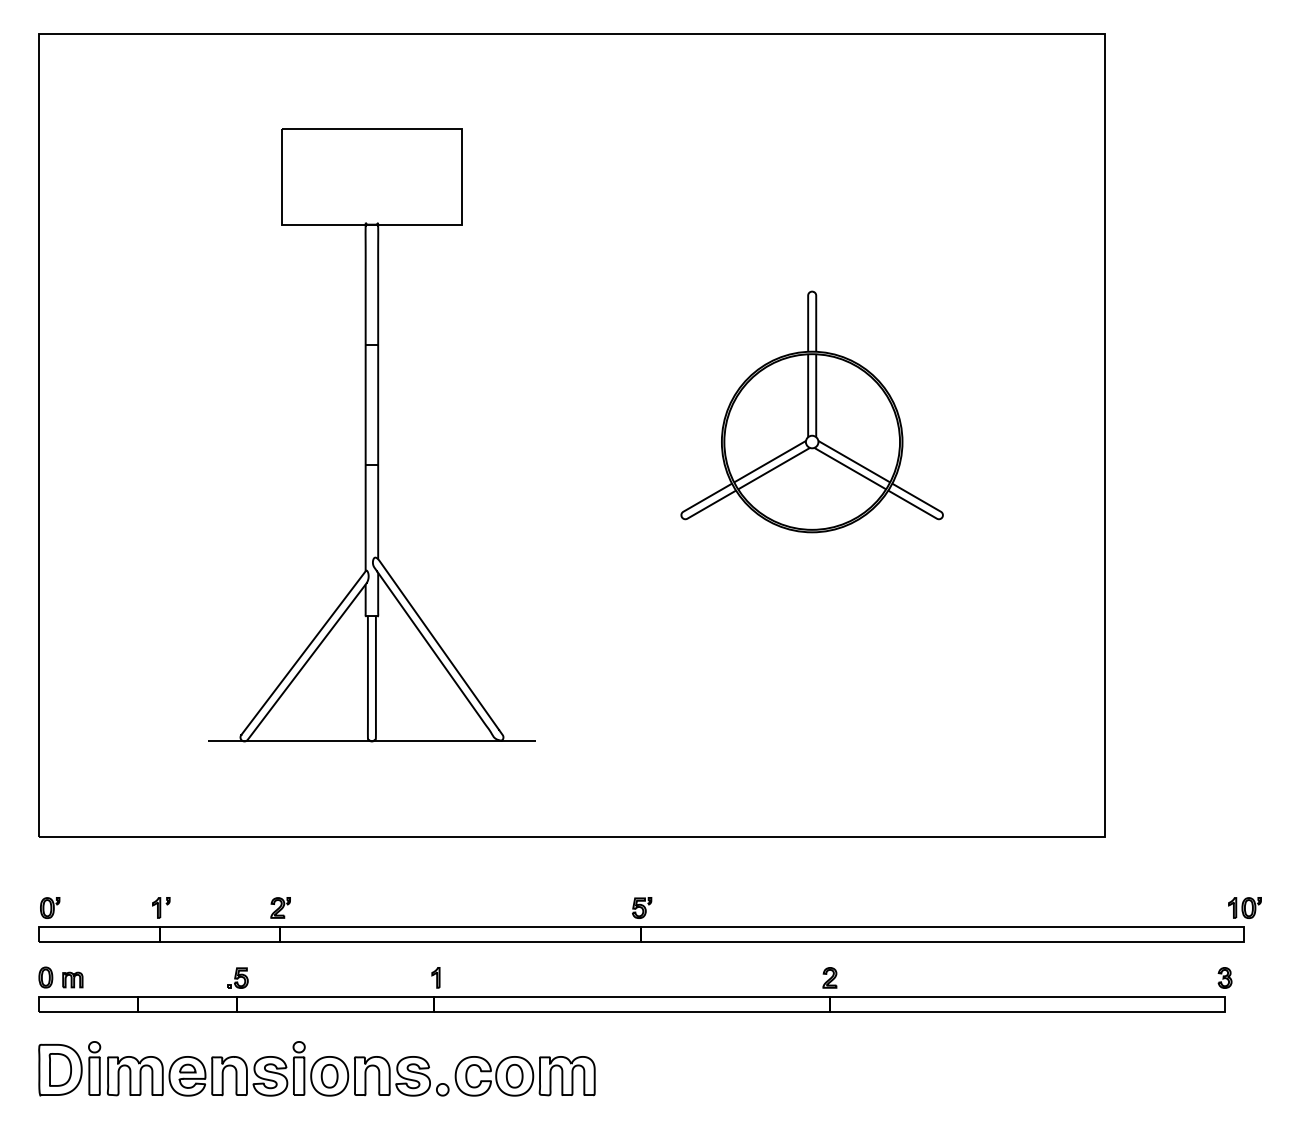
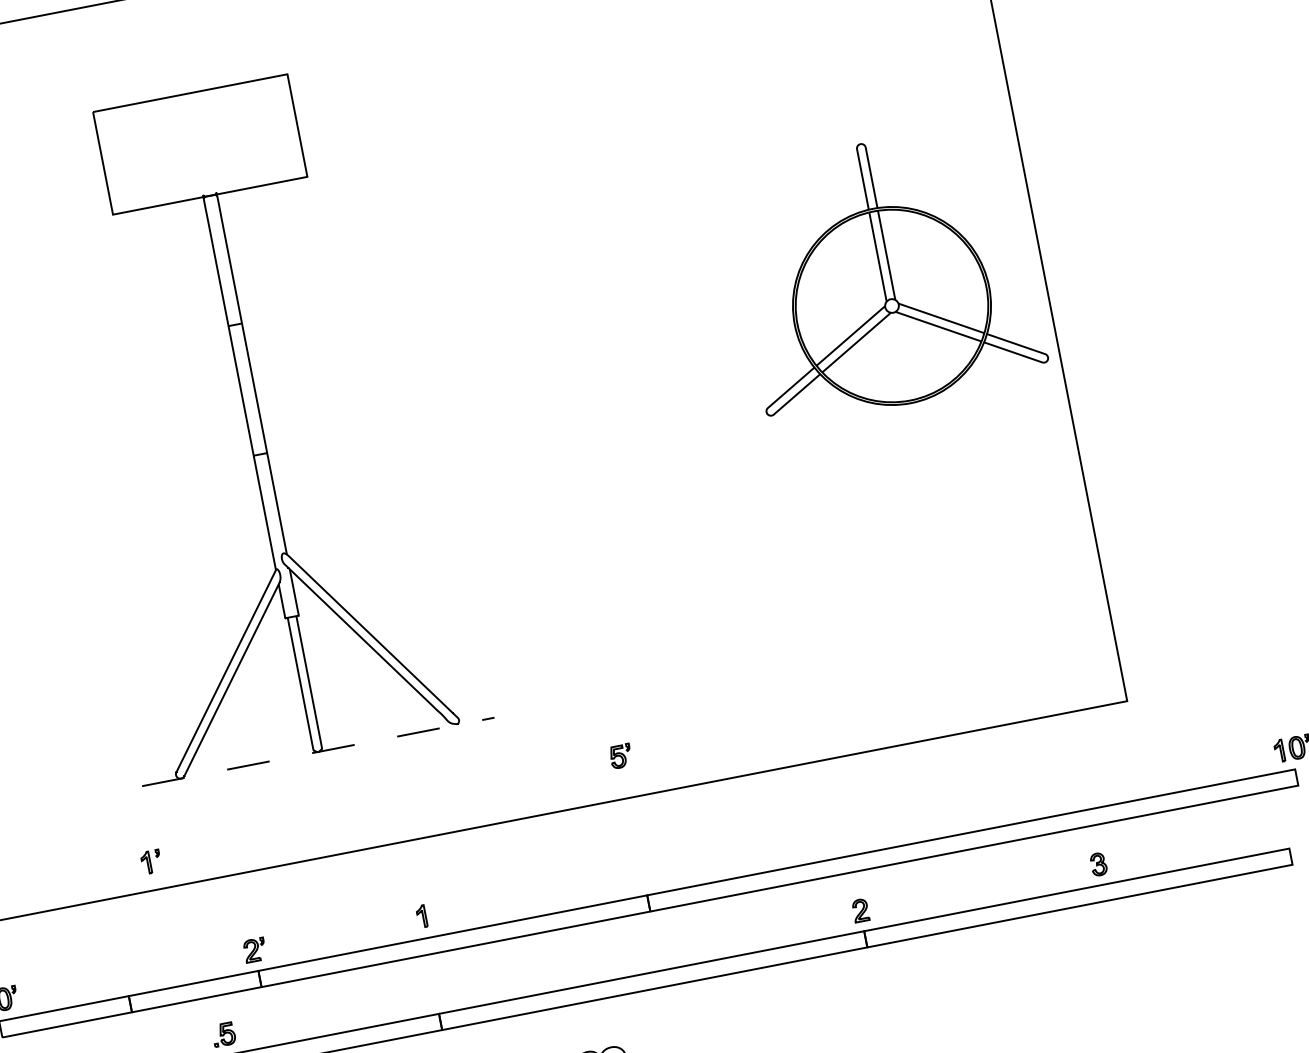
part: (811, 411) -> (884, 273), moved
line: (371, 741) -> (317, 752), solid -> dashed
part: (161, 907) -> (151, 861), moved
part: (642, 907) -> (621, 755), moved
part: (435, 977) -> (421, 916), moved
part: (1224, 977) -> (1098, 864), moved

